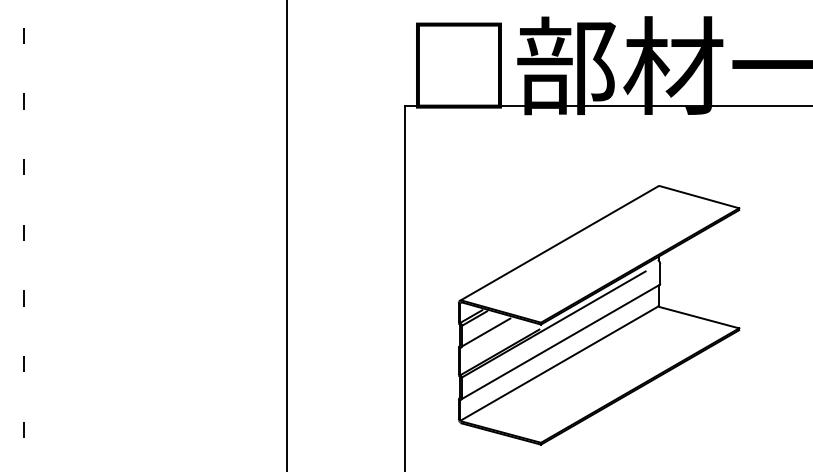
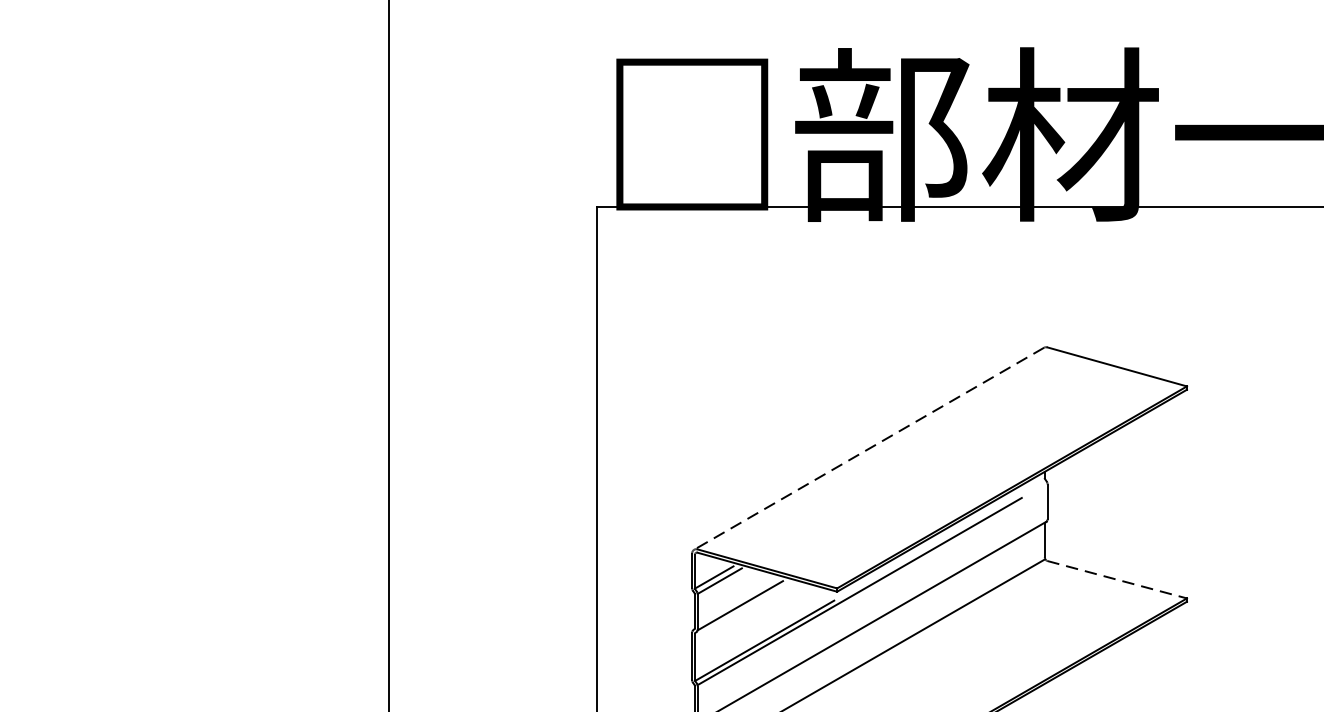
line: (558, 243) -> (867, 448), solid -> dashed
line: (699, 317) -> (1116, 579), solid -> dashed

